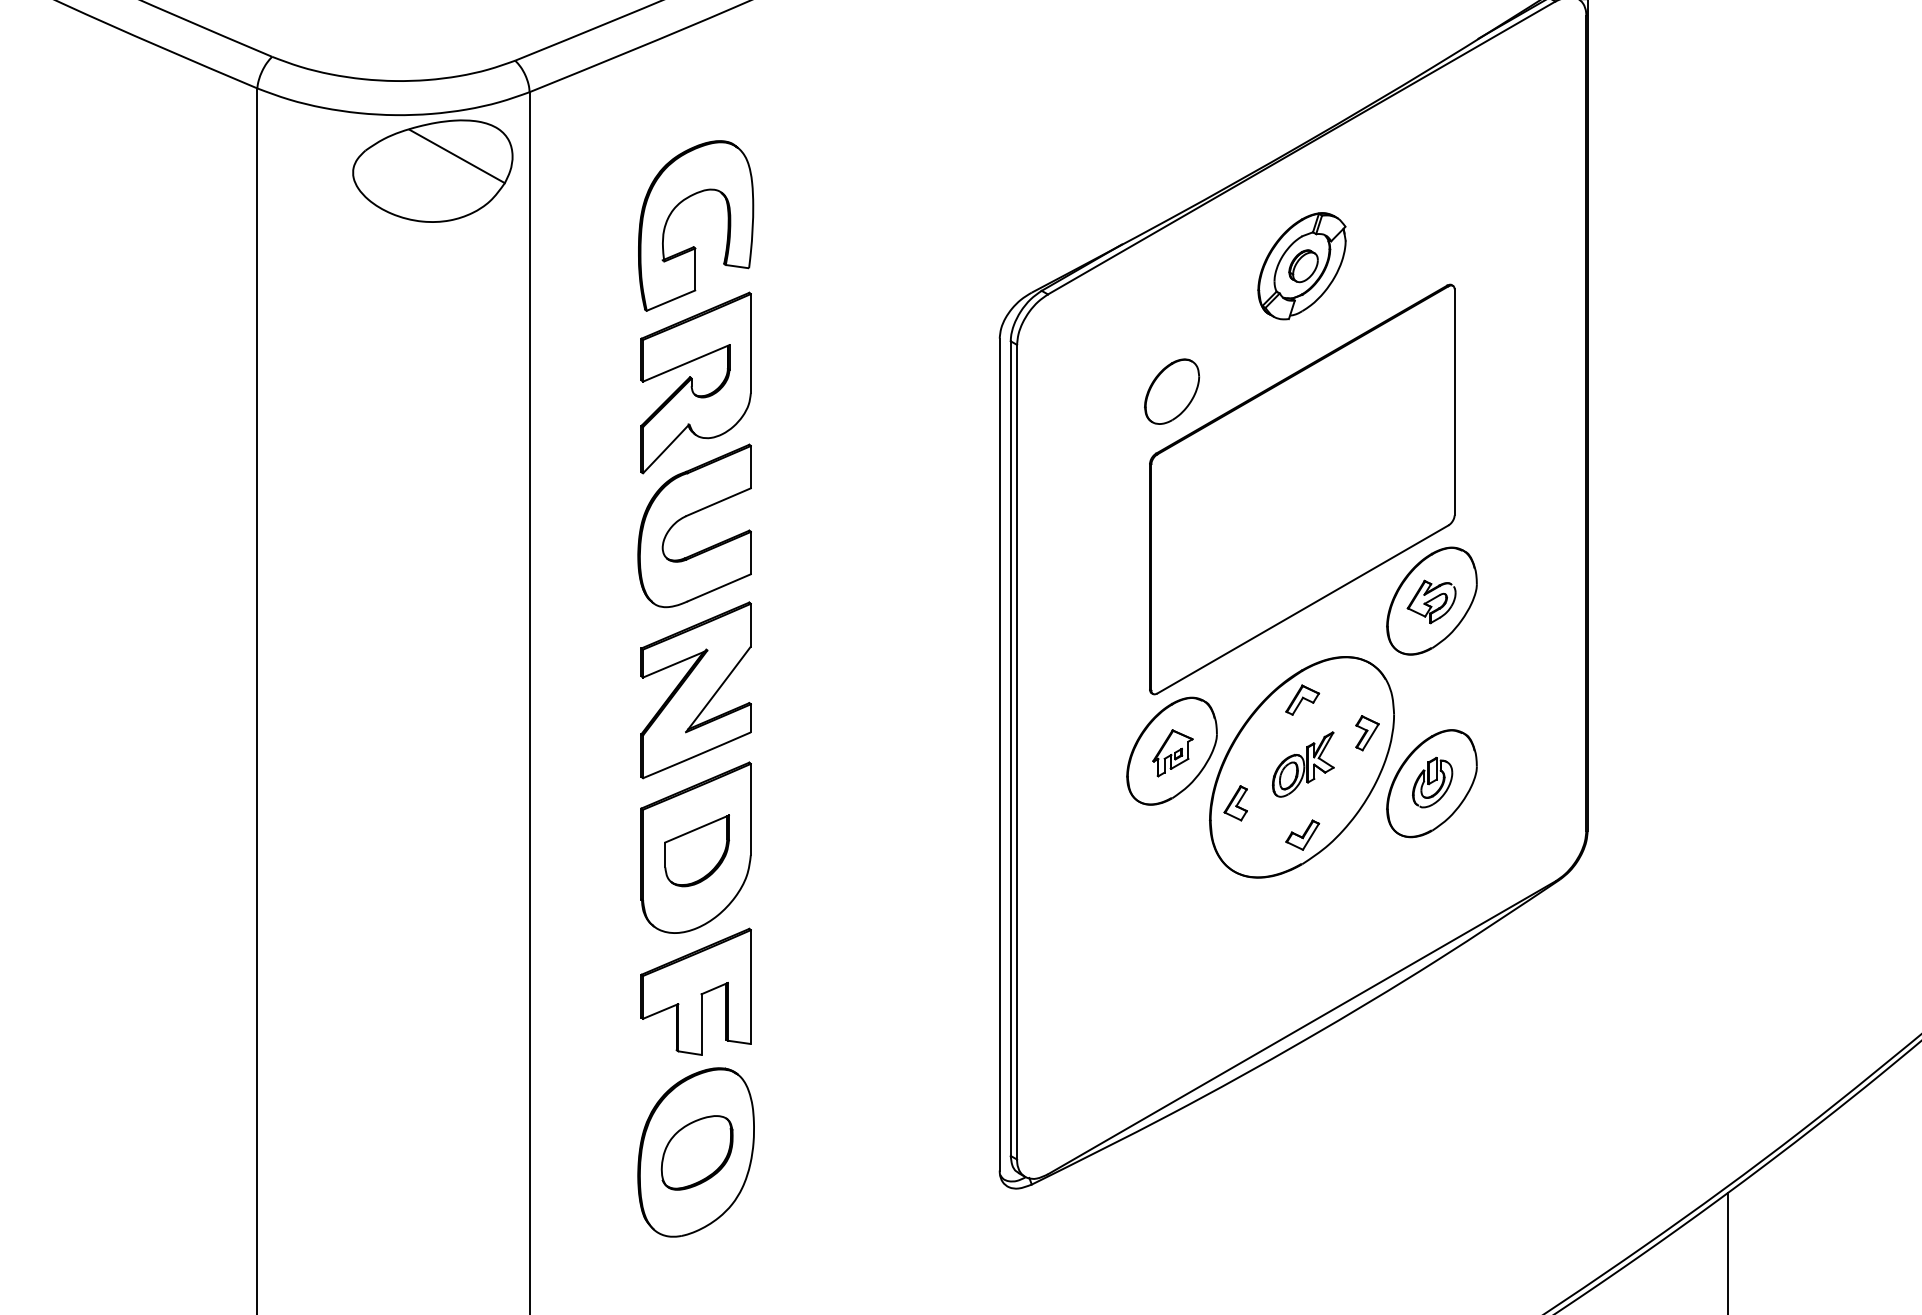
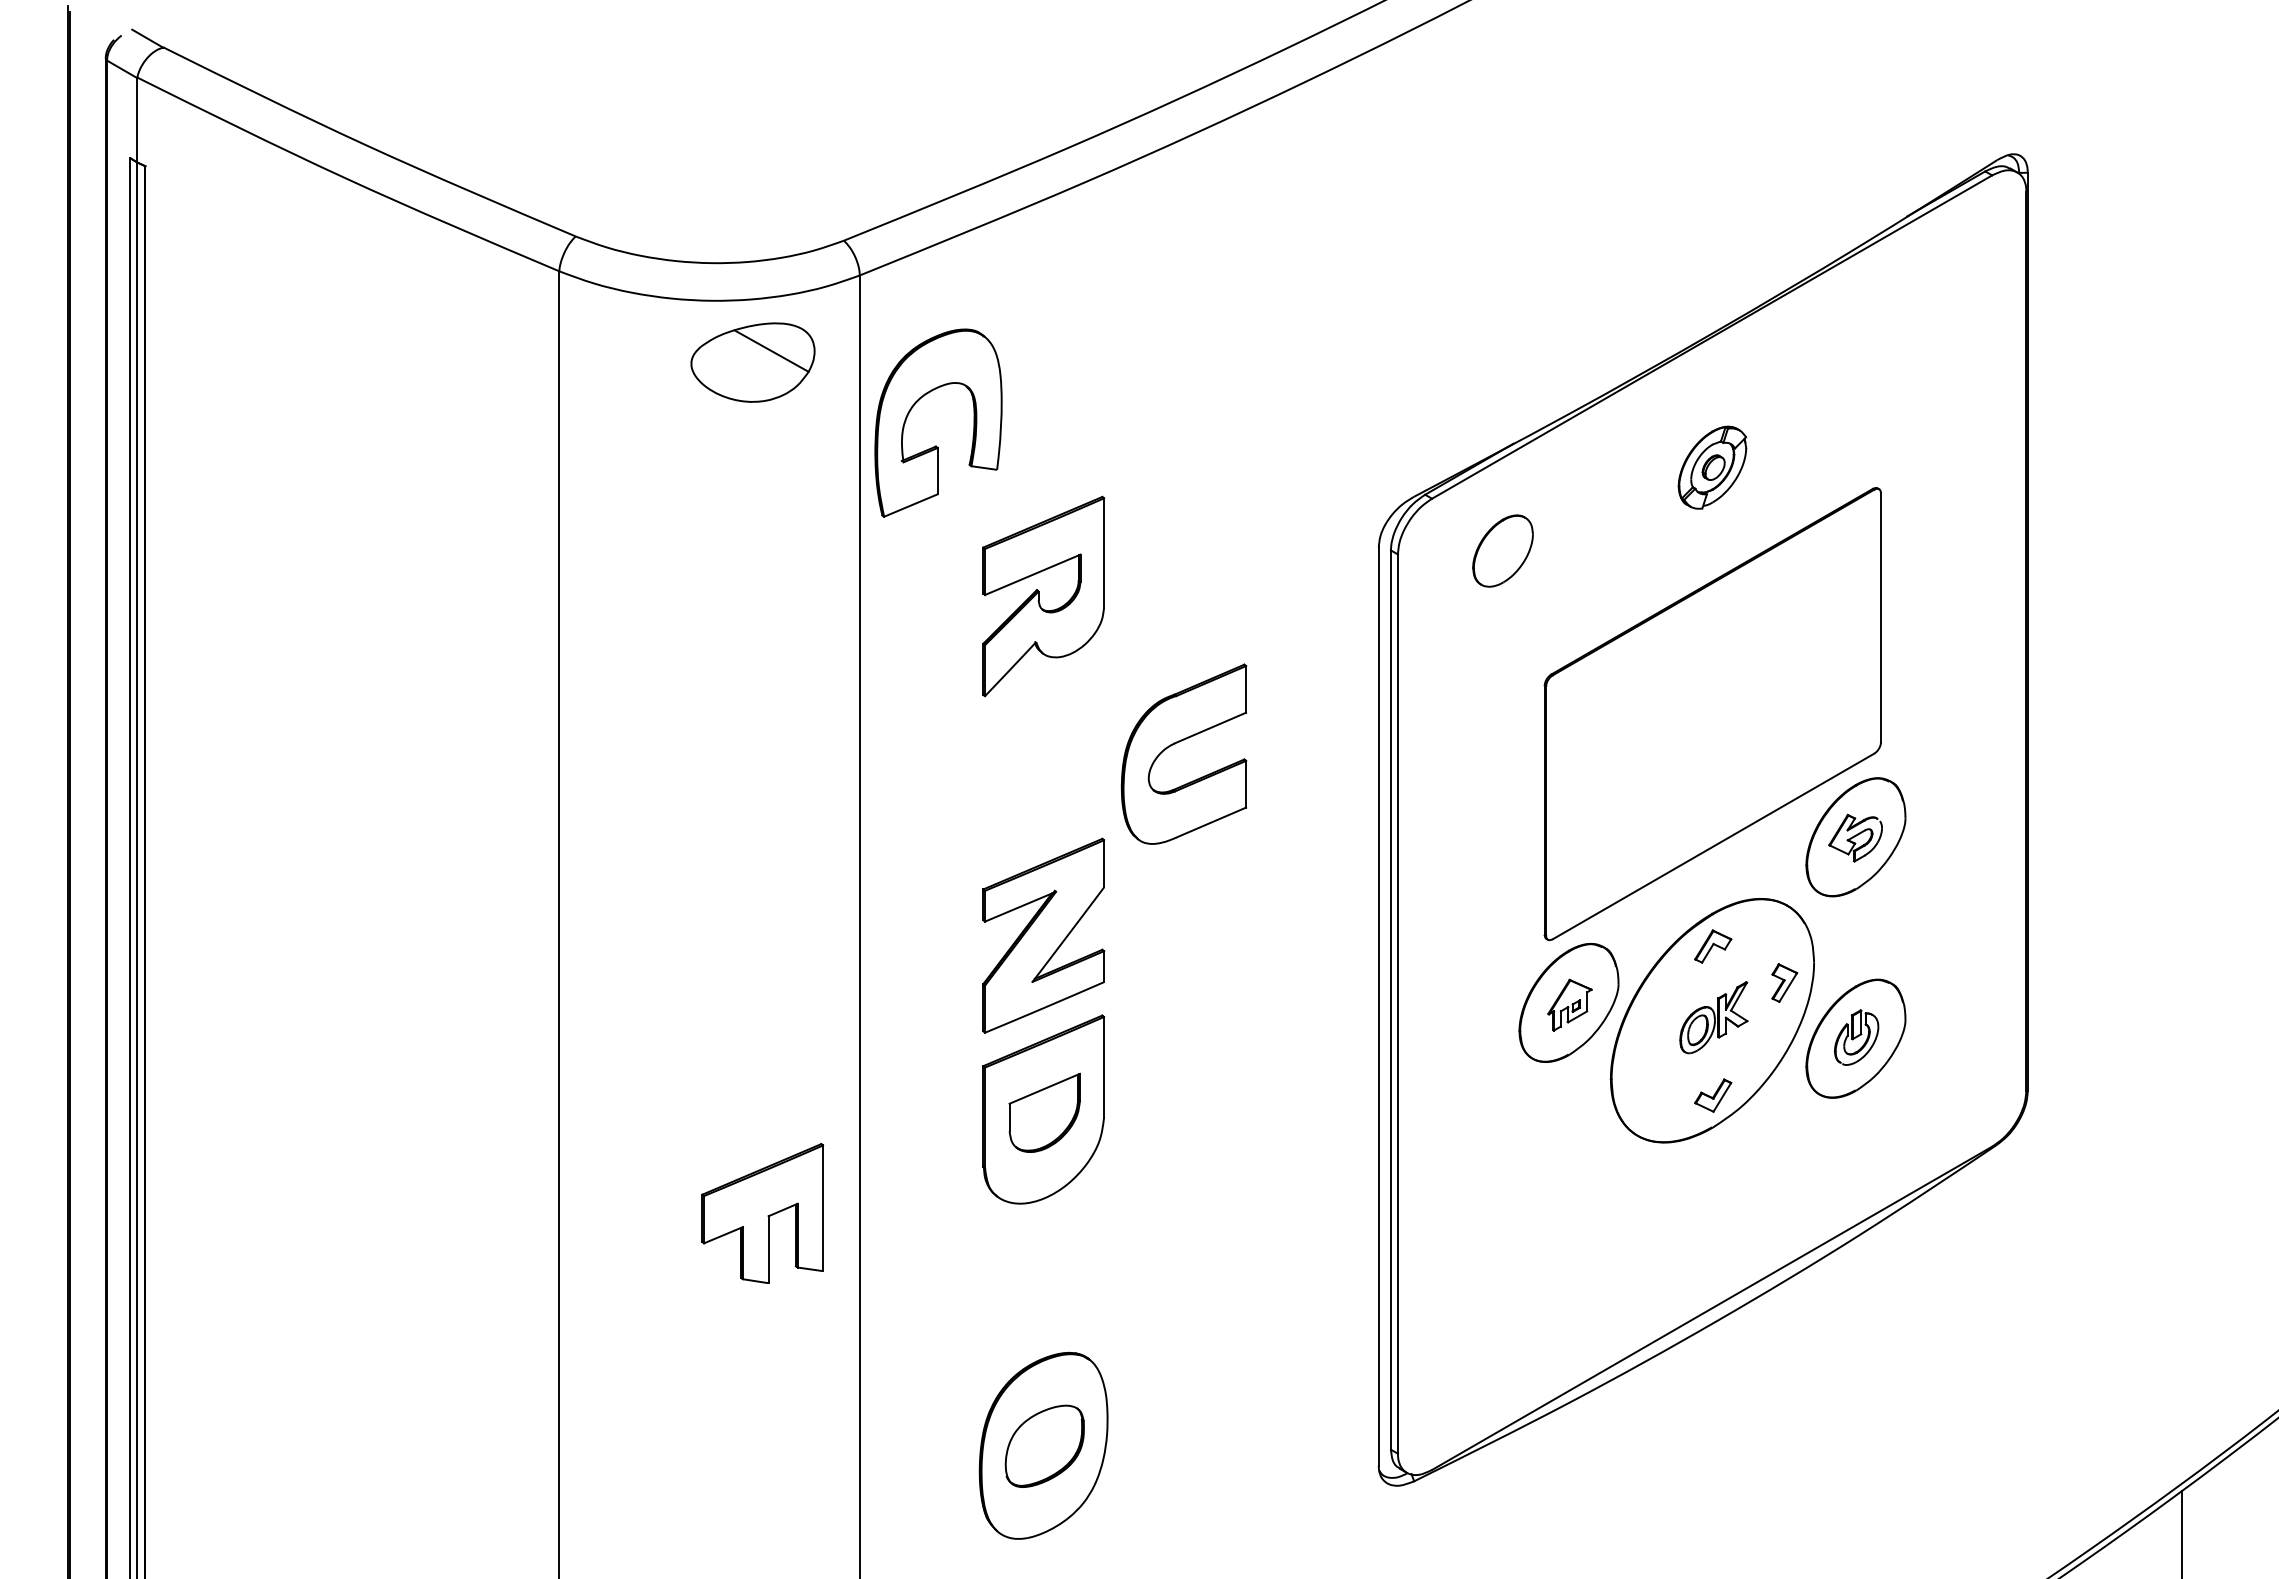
part: (432, 171) -> (752, 362), size x0.7
part: (694, 246) -> (936, 445), moved
part: (1302, 266) -> (1712, 467), size x0.7
part: (1171, 391) -> (1502, 550), moved
part: (688, 516) -> (1177, 743), moved
part: (1235, 803) -> (1638, 1060), removed
part: (695, 991) -> (762, 1213), moved

